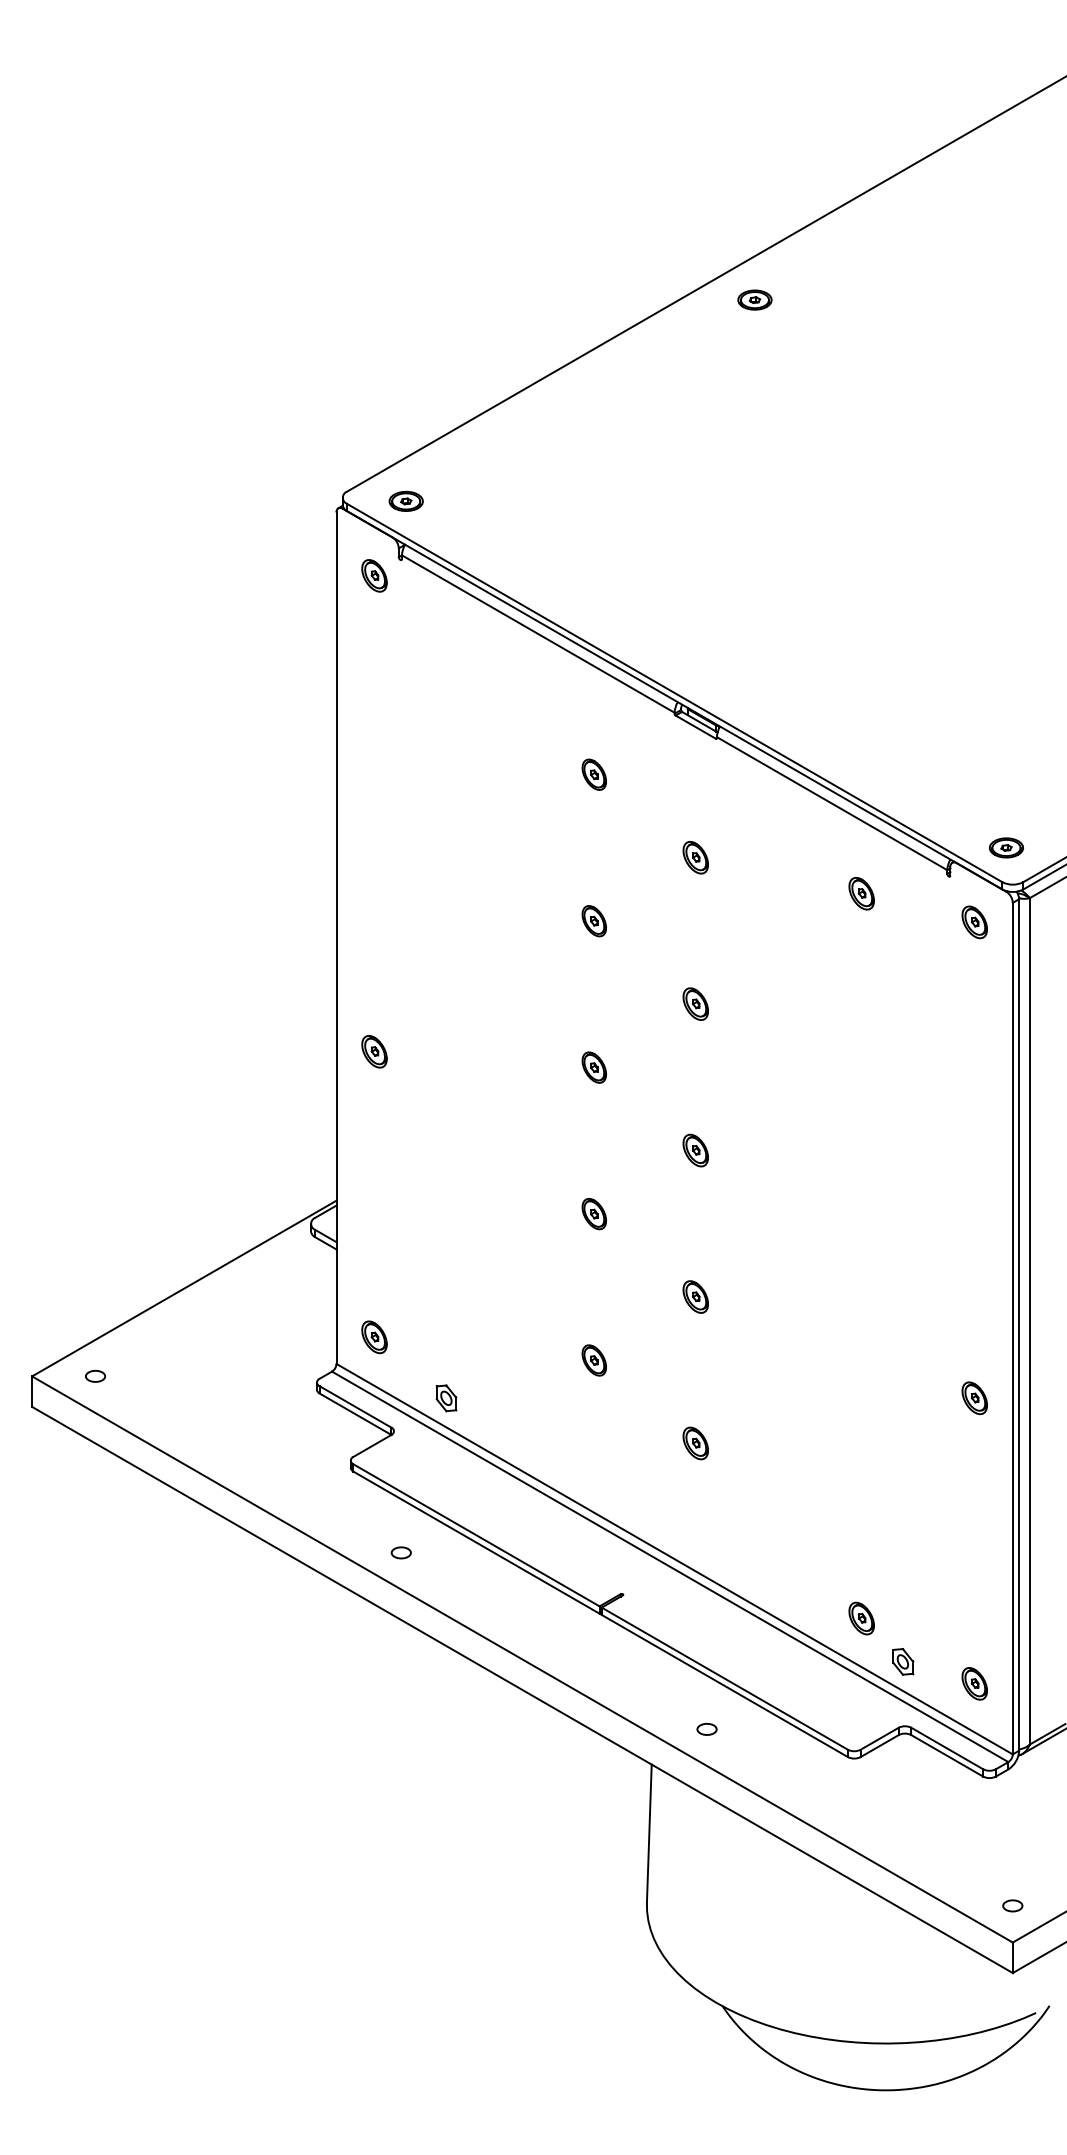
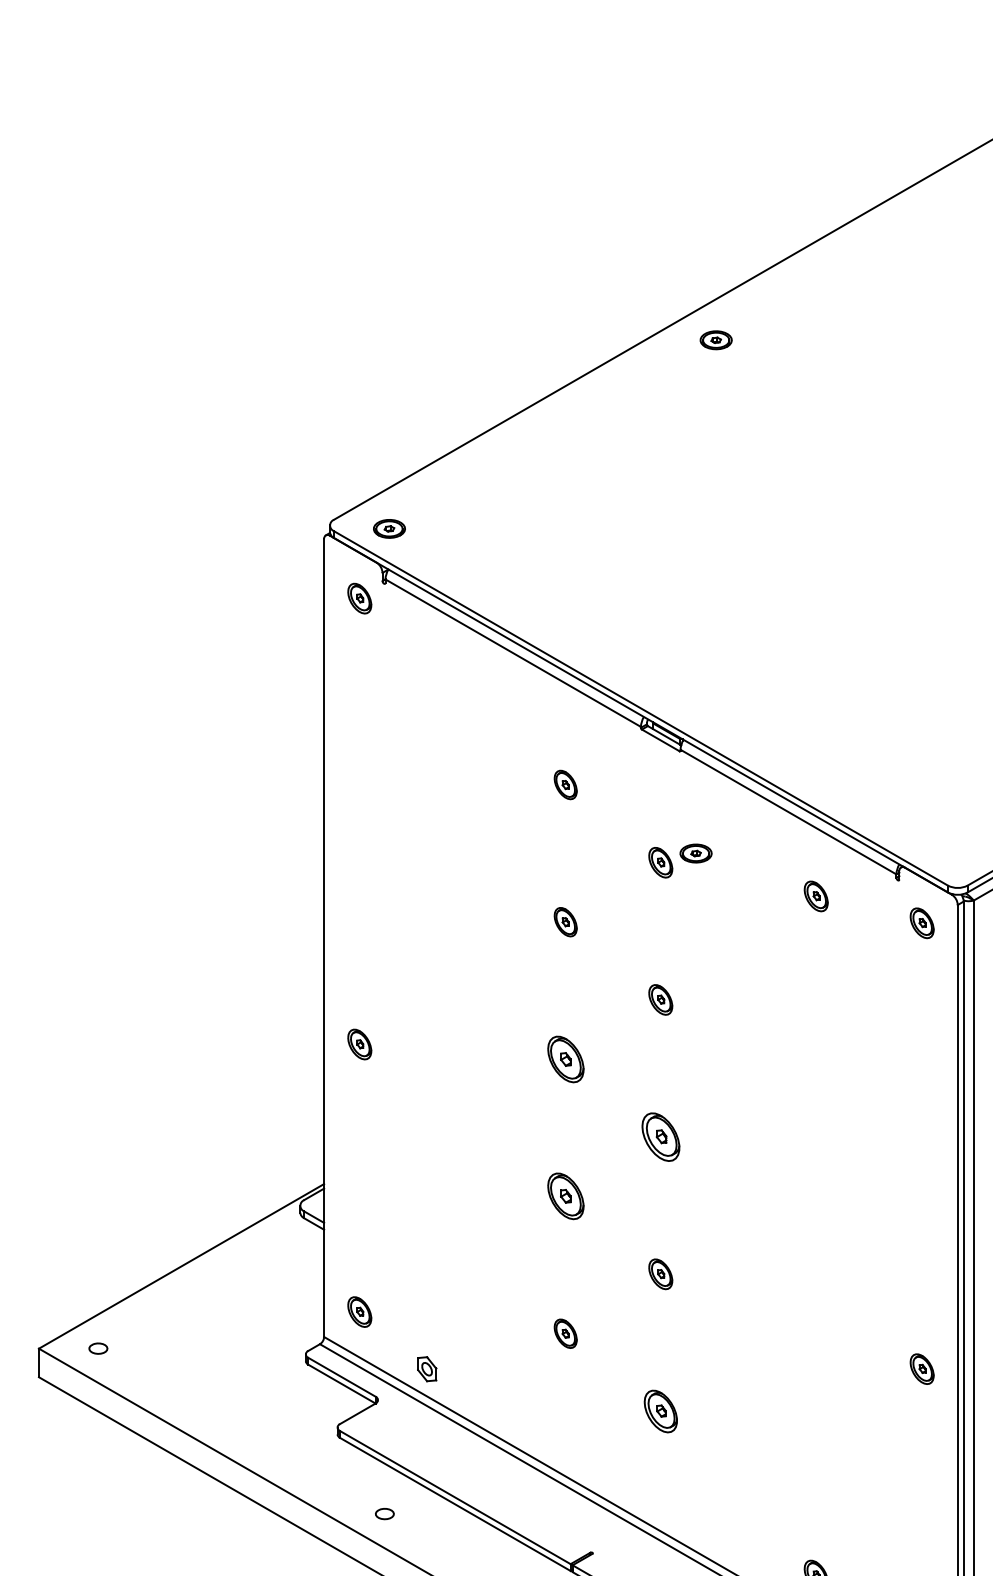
part: (1006, 847) -> (696, 853), moved
part: (593, 1067) -> (564, 1059), size x1.6
part: (695, 1150) -> (660, 1137), size x1.6
part: (593, 1214) -> (564, 1196), size x1.6
part: (695, 1443) -> (660, 1411), size x1.4

